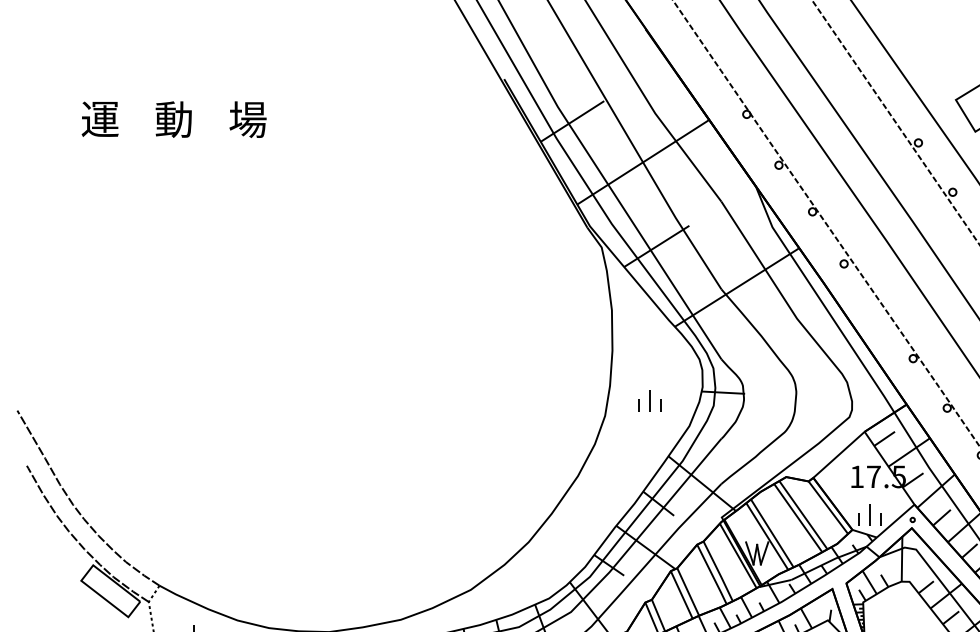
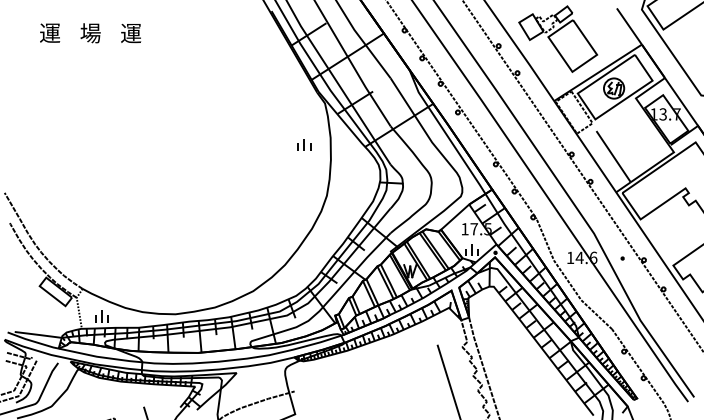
text: (173, 119) -> (90, 33), 動 -> 場
text: (248, 119) -> (131, 33), 場 -> 運
part: (649, 400) -> (304, 144), moved

